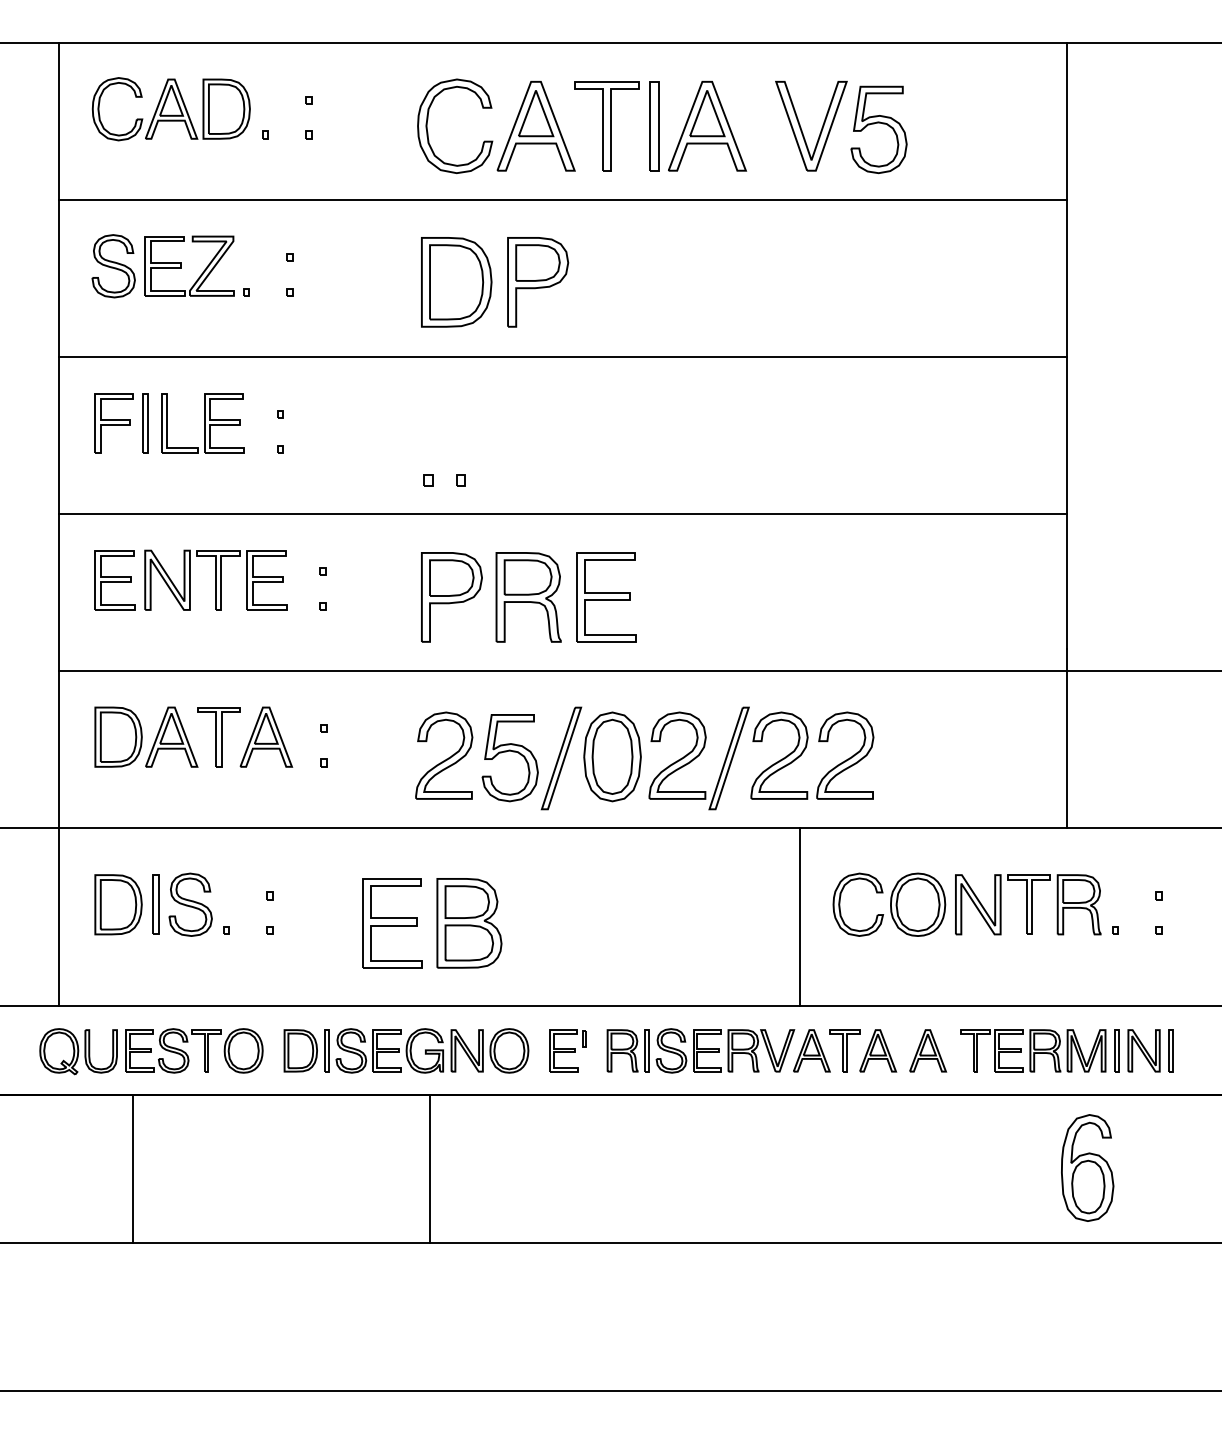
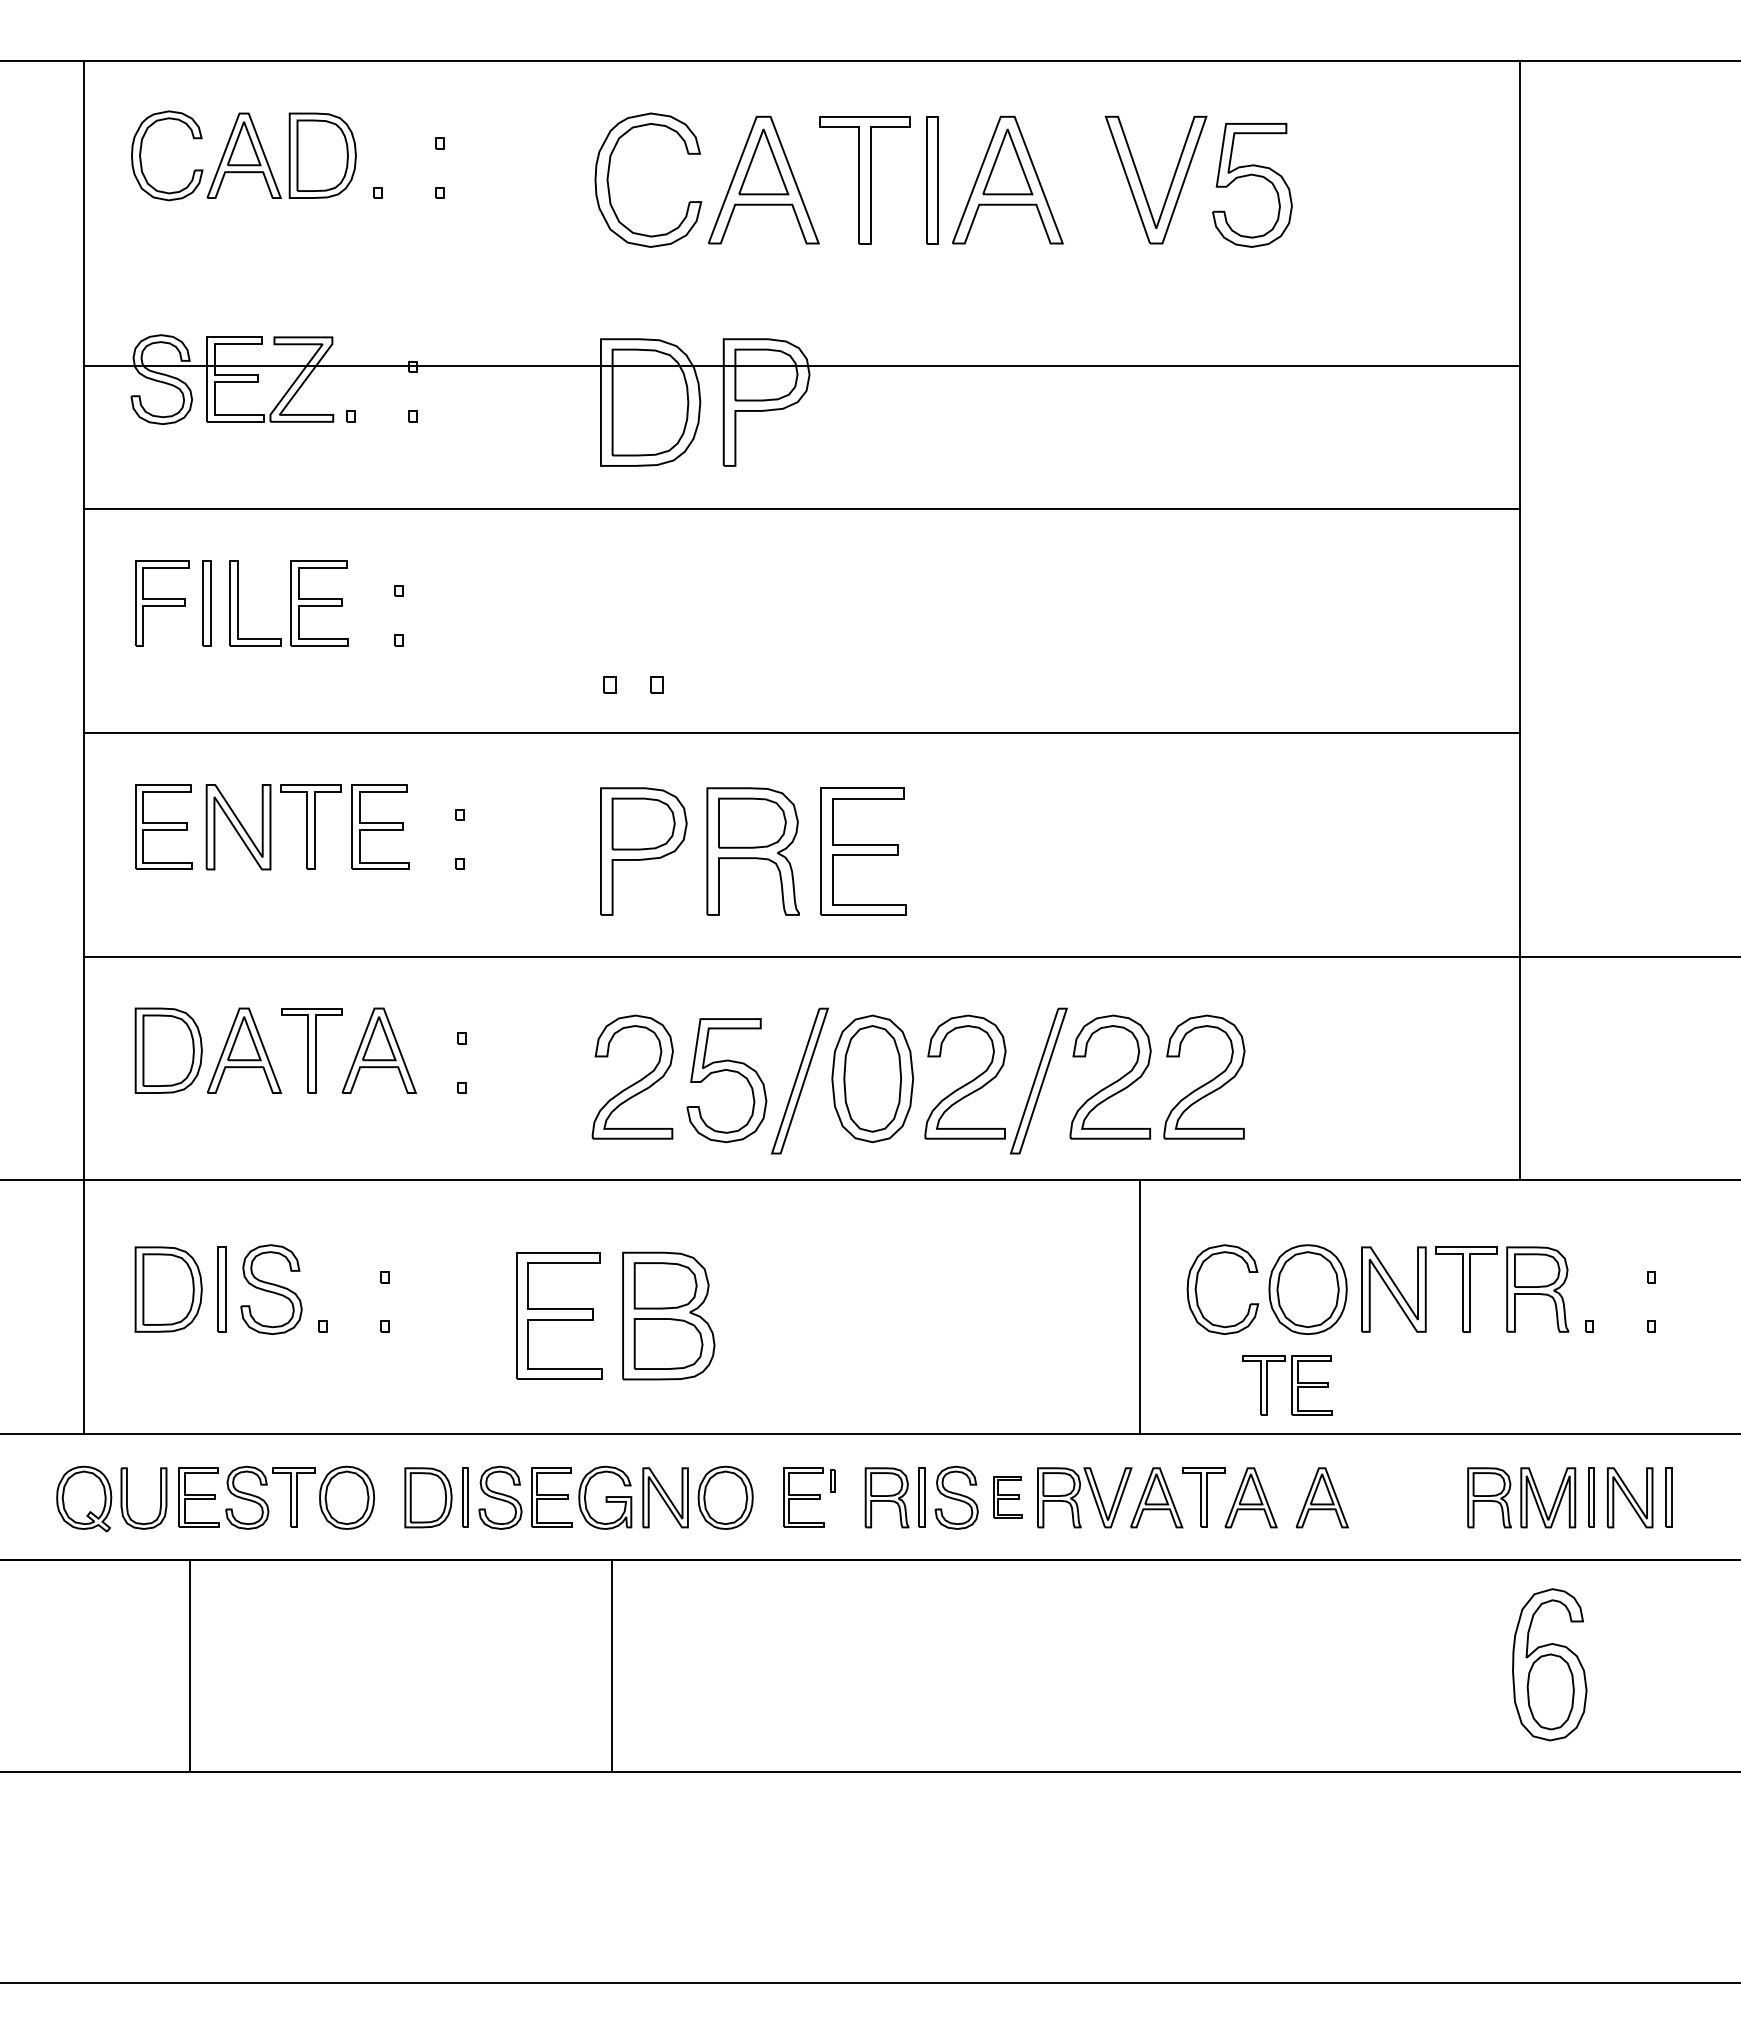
line: (562, 200) -> (801, 366), moved
part: (707, 1050) -> (1007, 1497), size x0.7
part: (992, 1050) -> (1287, 1385), moved

